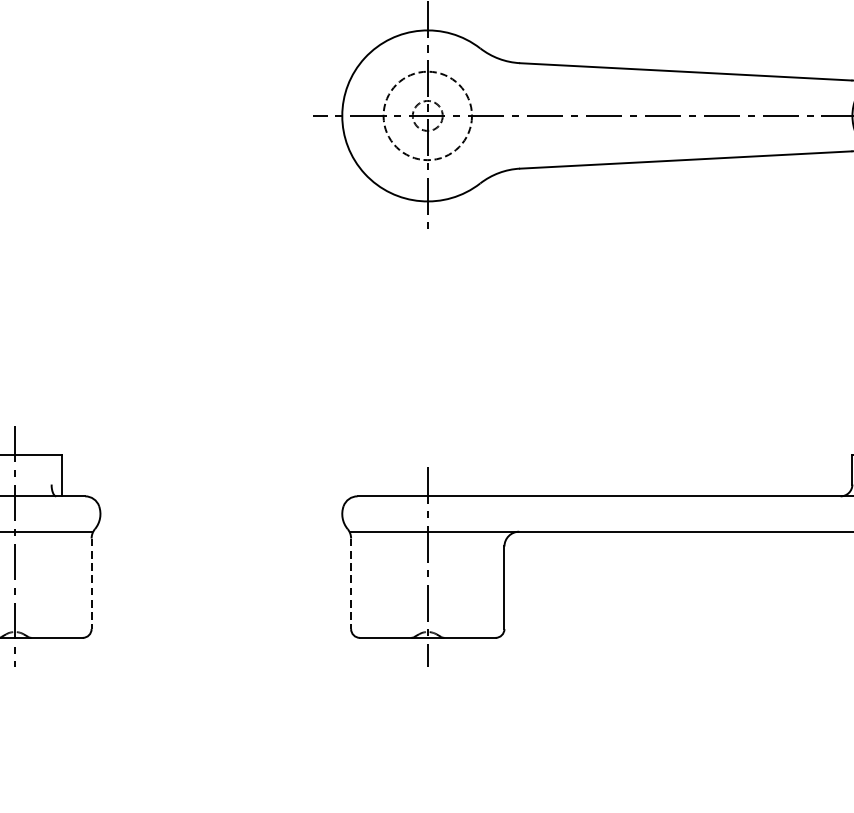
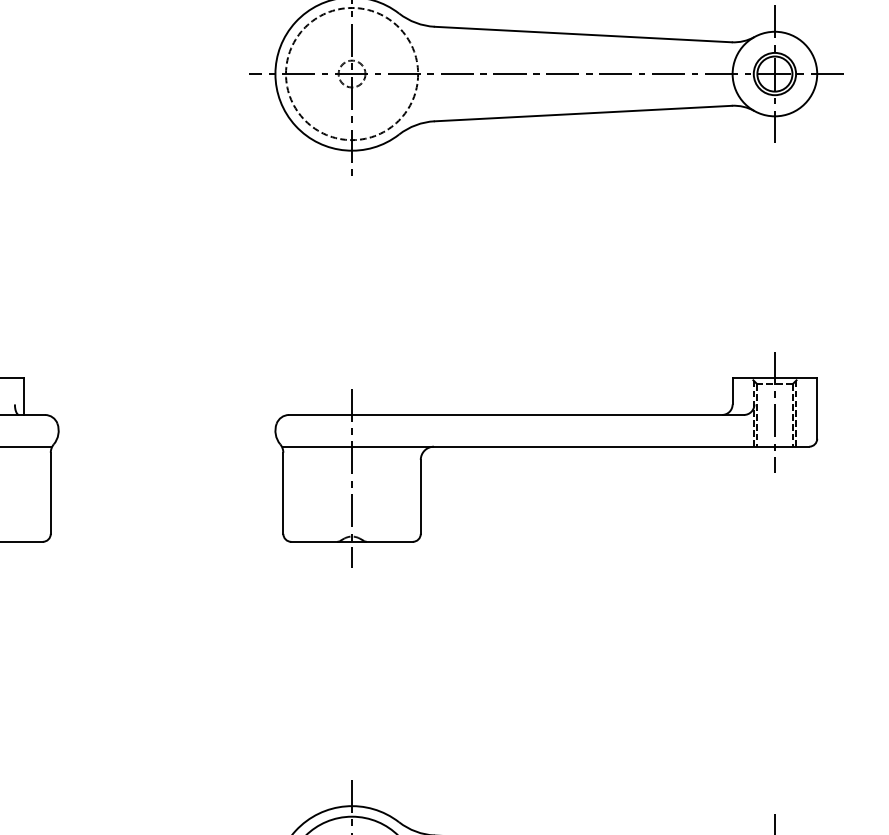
circle: (428, 116) -> (352, 74), size x1.67
line: (91, 583) -> (50, 493), dashed -> solid
line: (351, 583) -> (283, 493), dashed -> solid

